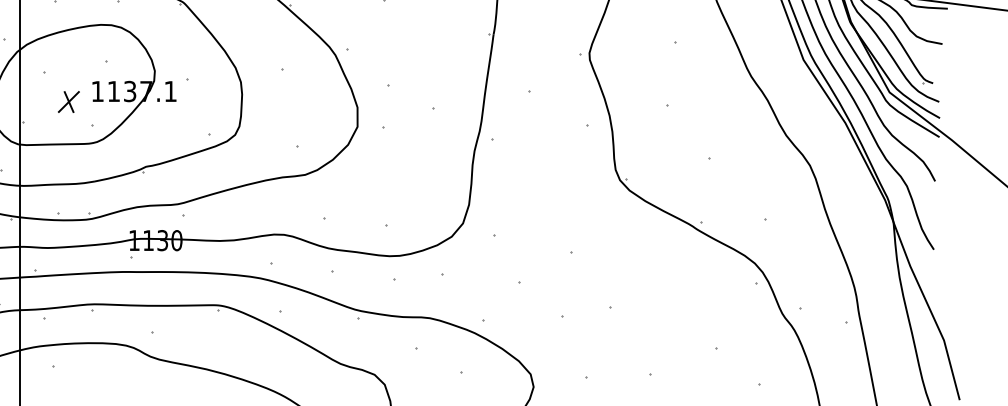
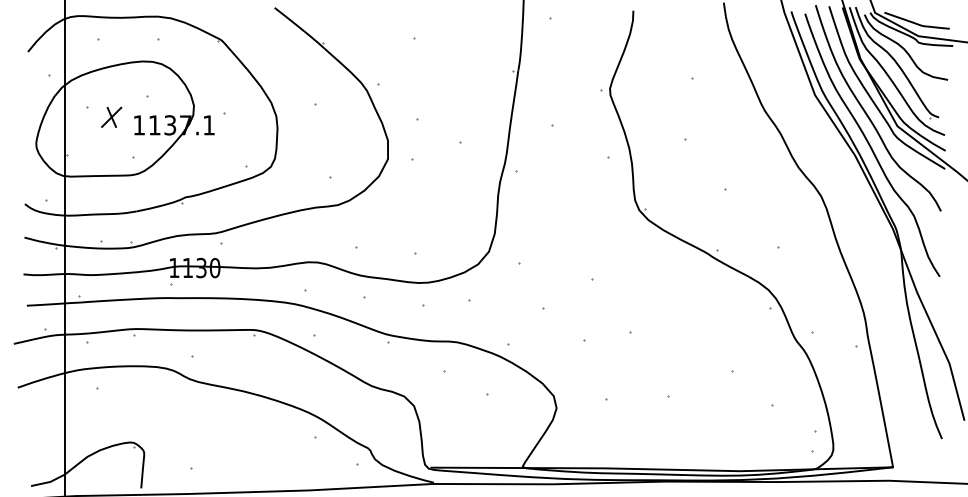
part: (68, 101) -> (111, 116), moved

